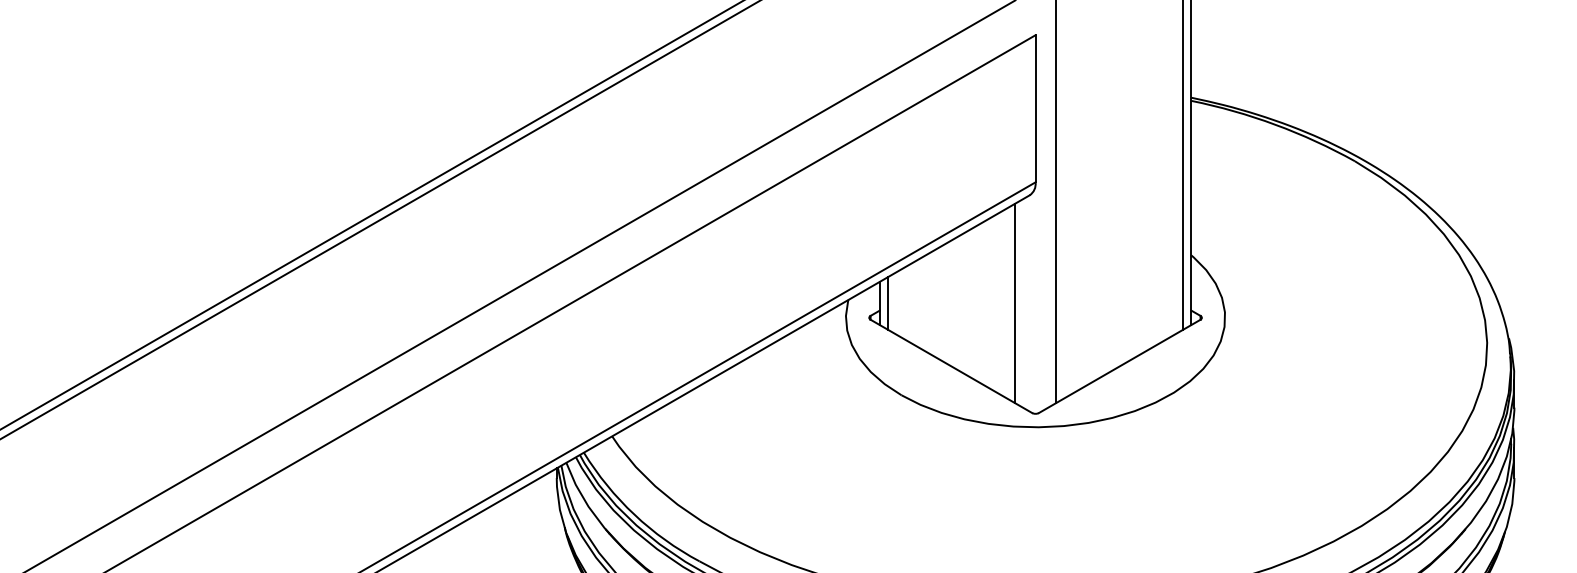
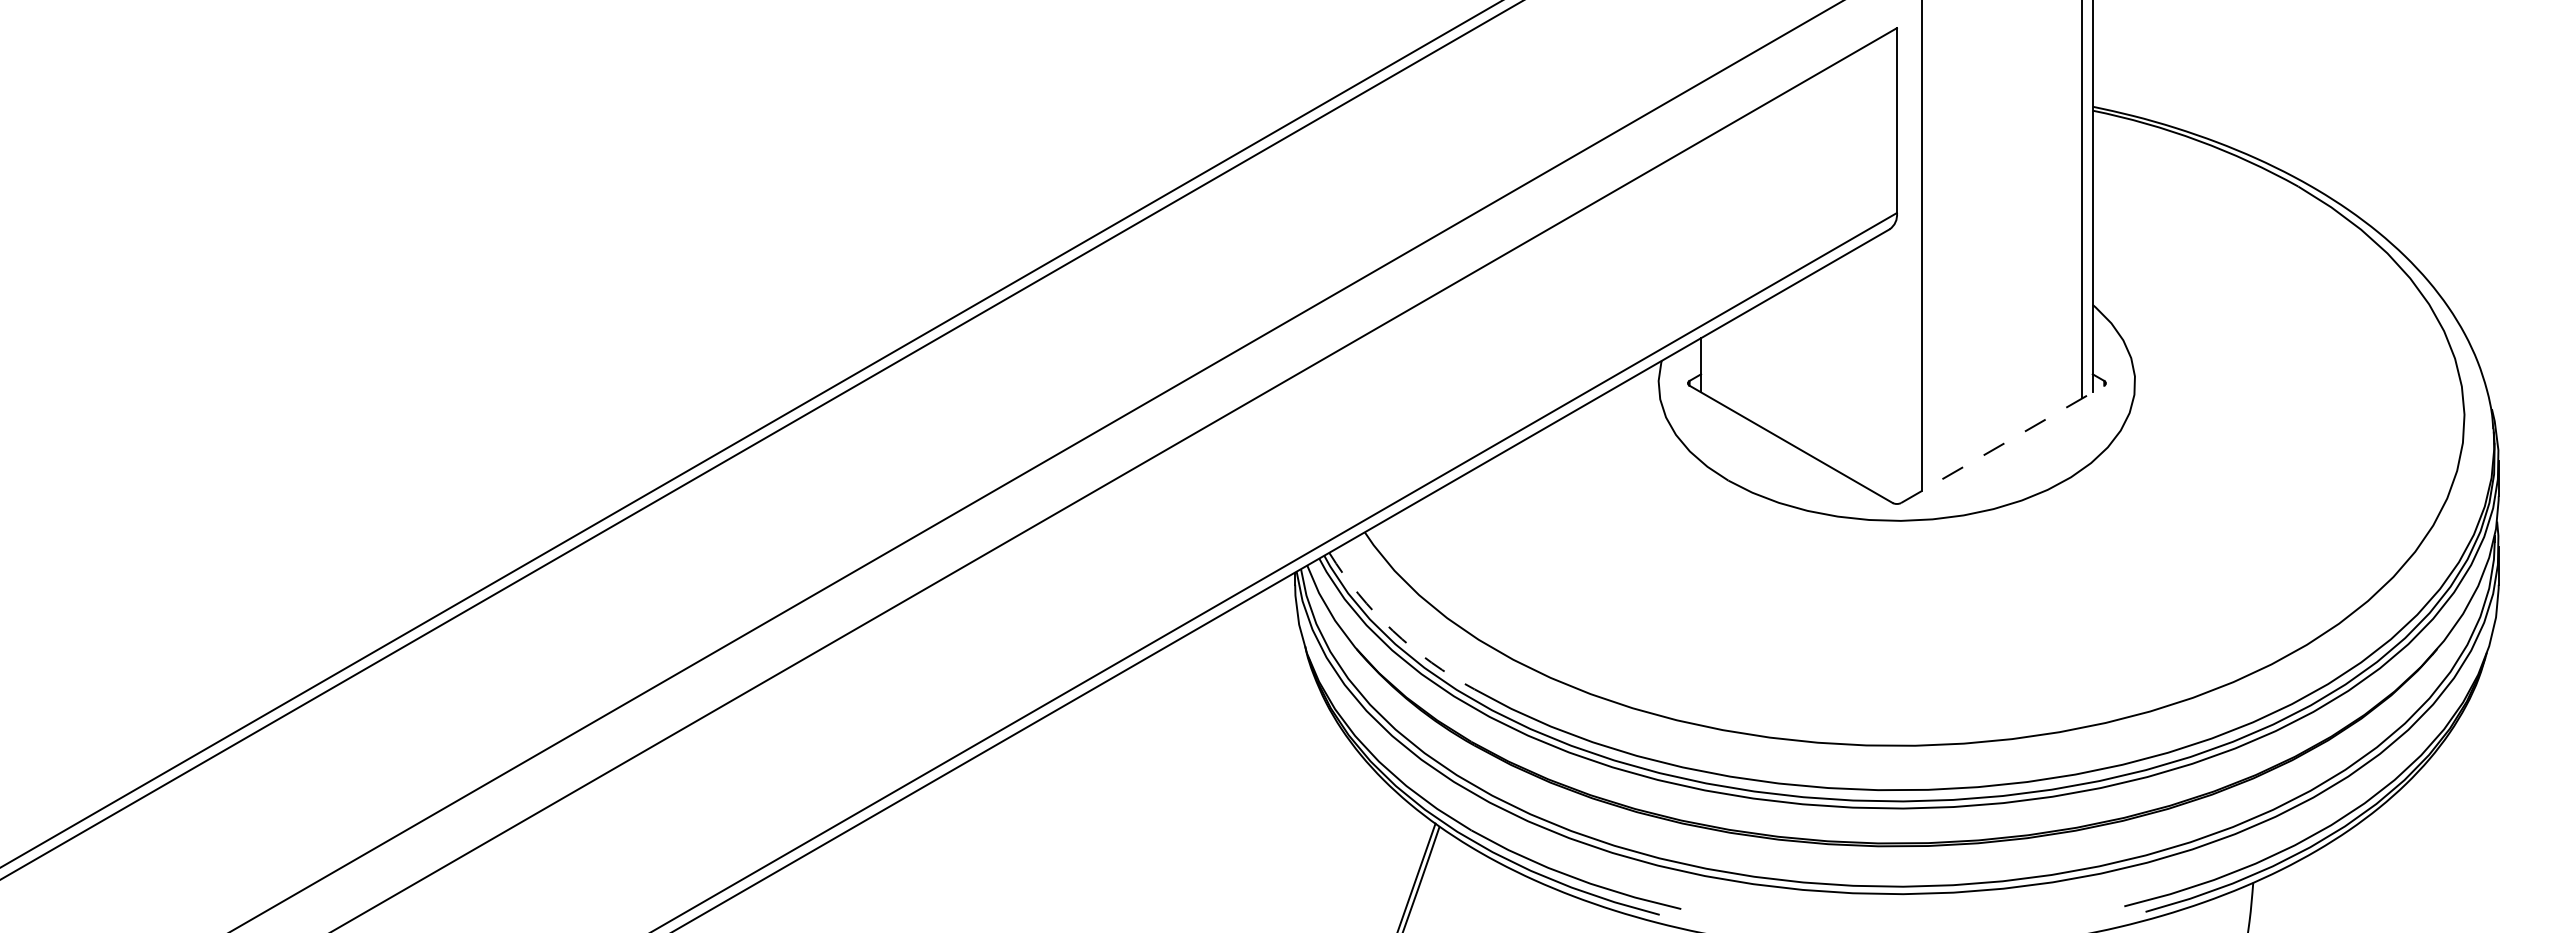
line: (1015, 302) -> (1871, 364), removed
line: (888, 303) -> (1711, 365), removed
line: (1120, 366) -> (2003, 444), solid -> dashed
arc: (634, 514) -> (1392, 630), solid -> dashed

